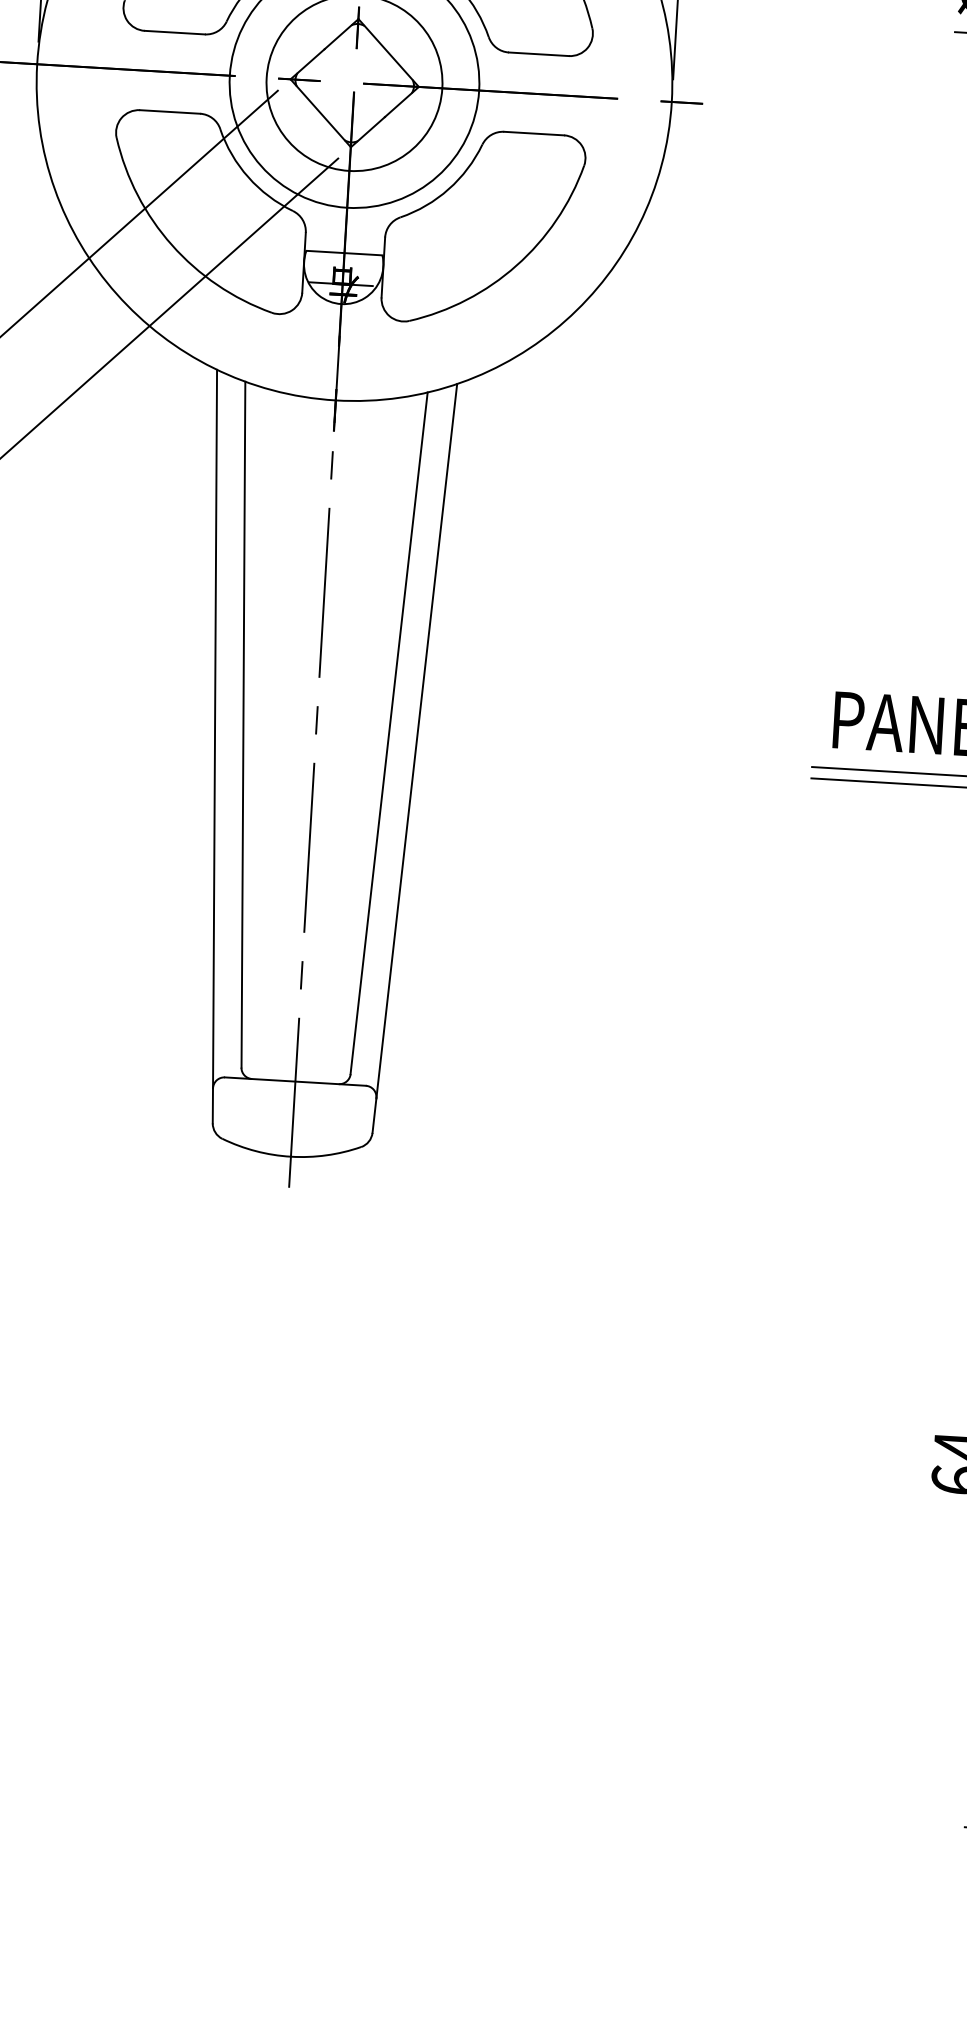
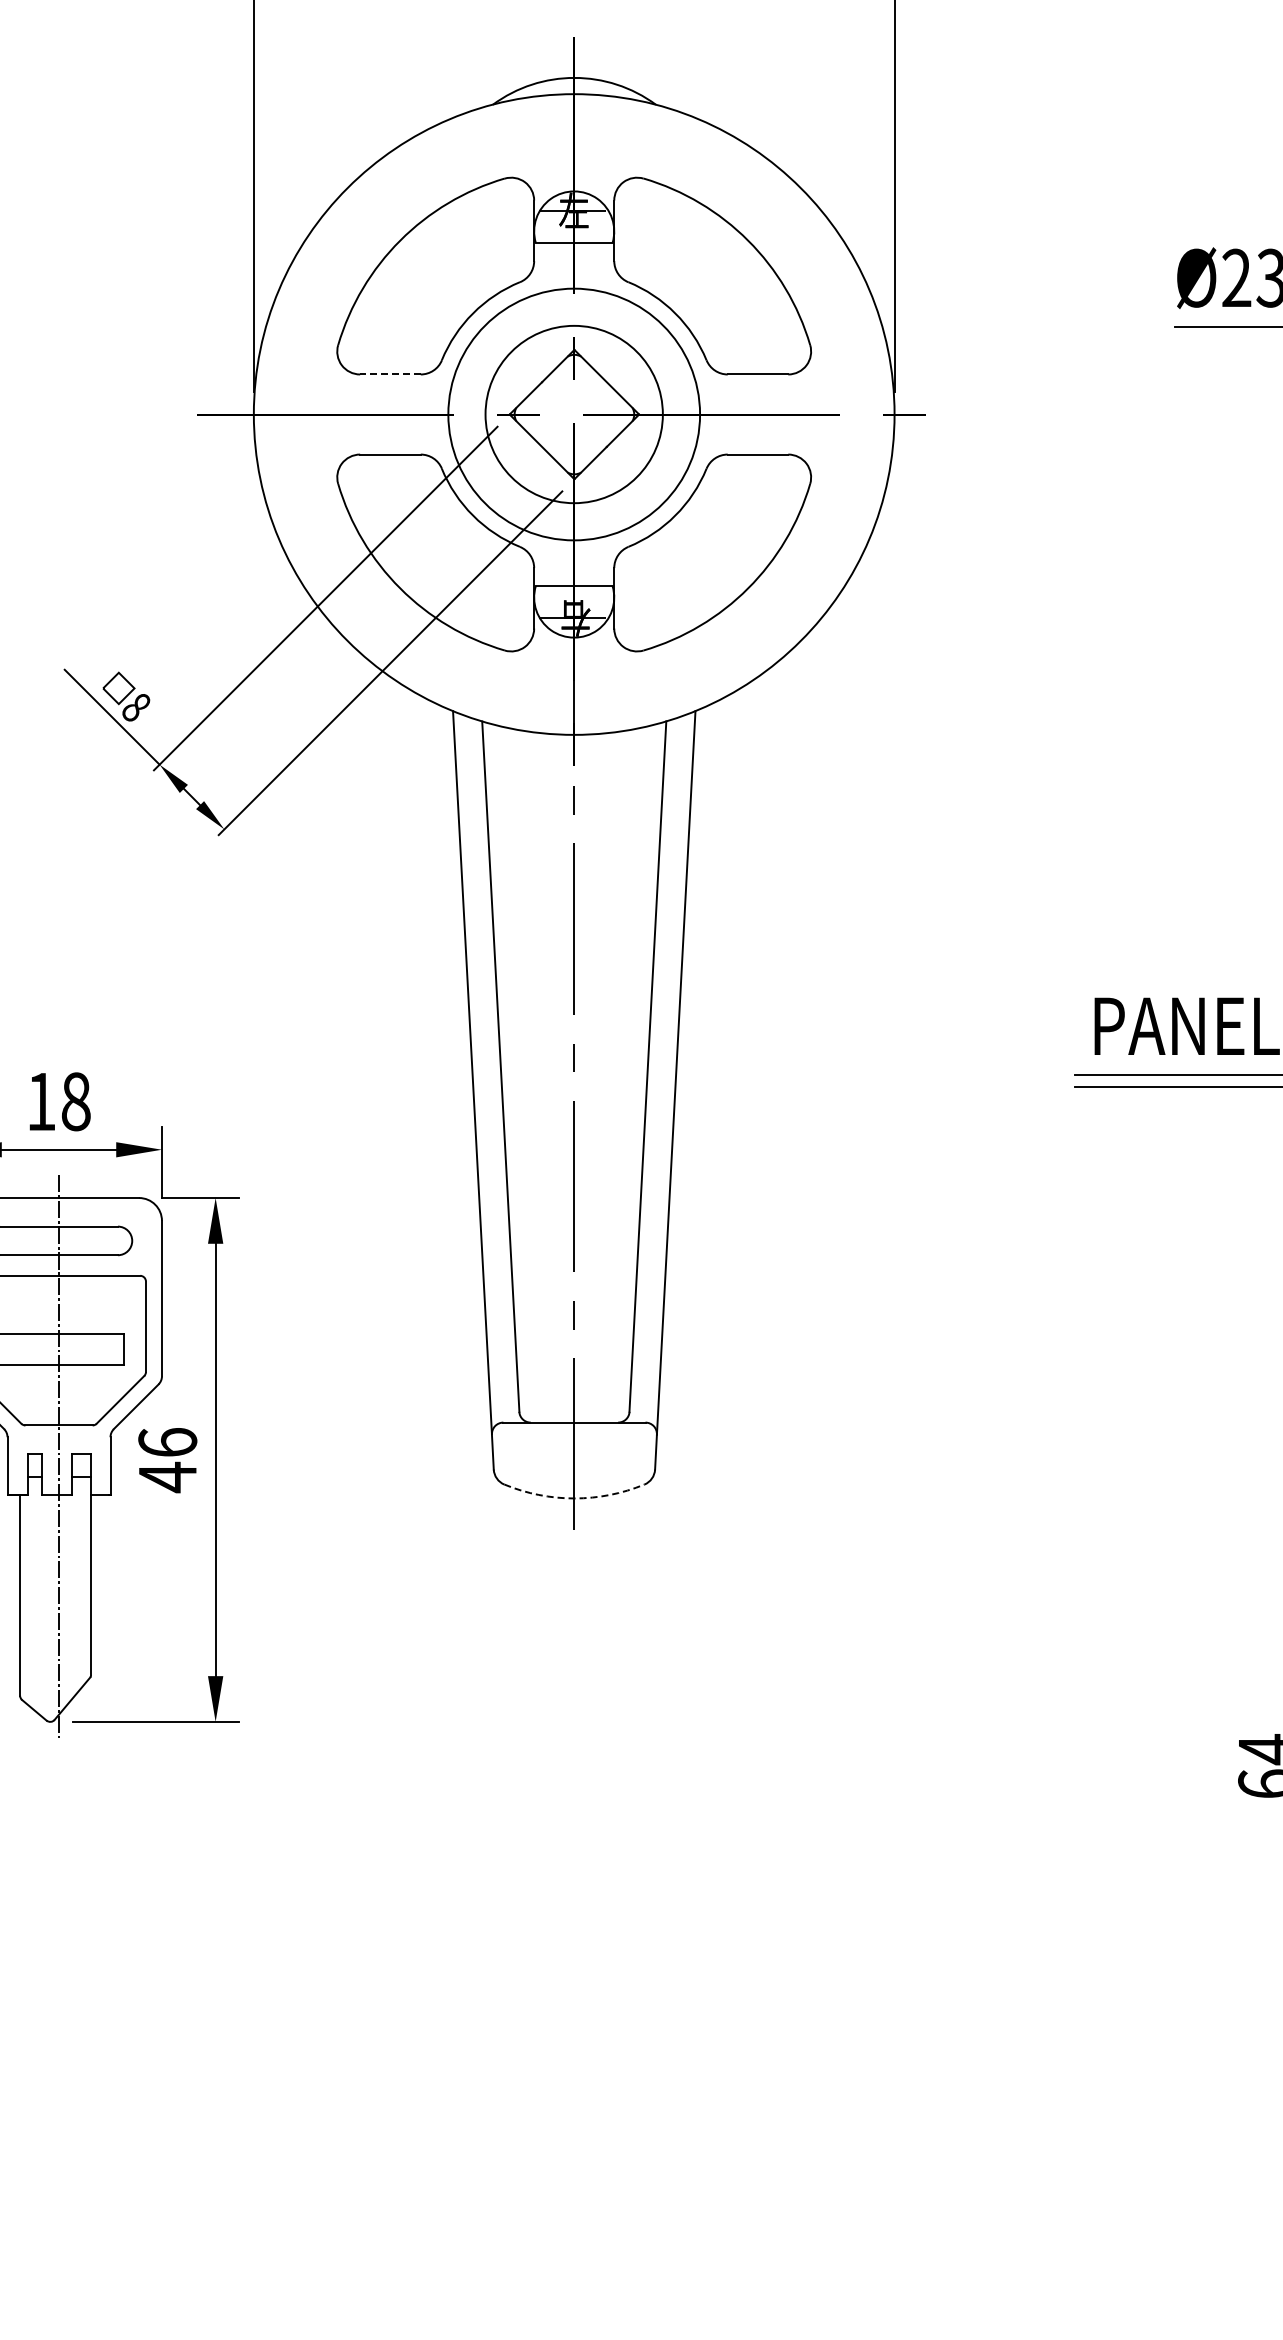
line: (173, 32) -> (389, 374), solid -> dashed
arc: (291, 1156) -> (574, 1498), solid -> dashed

